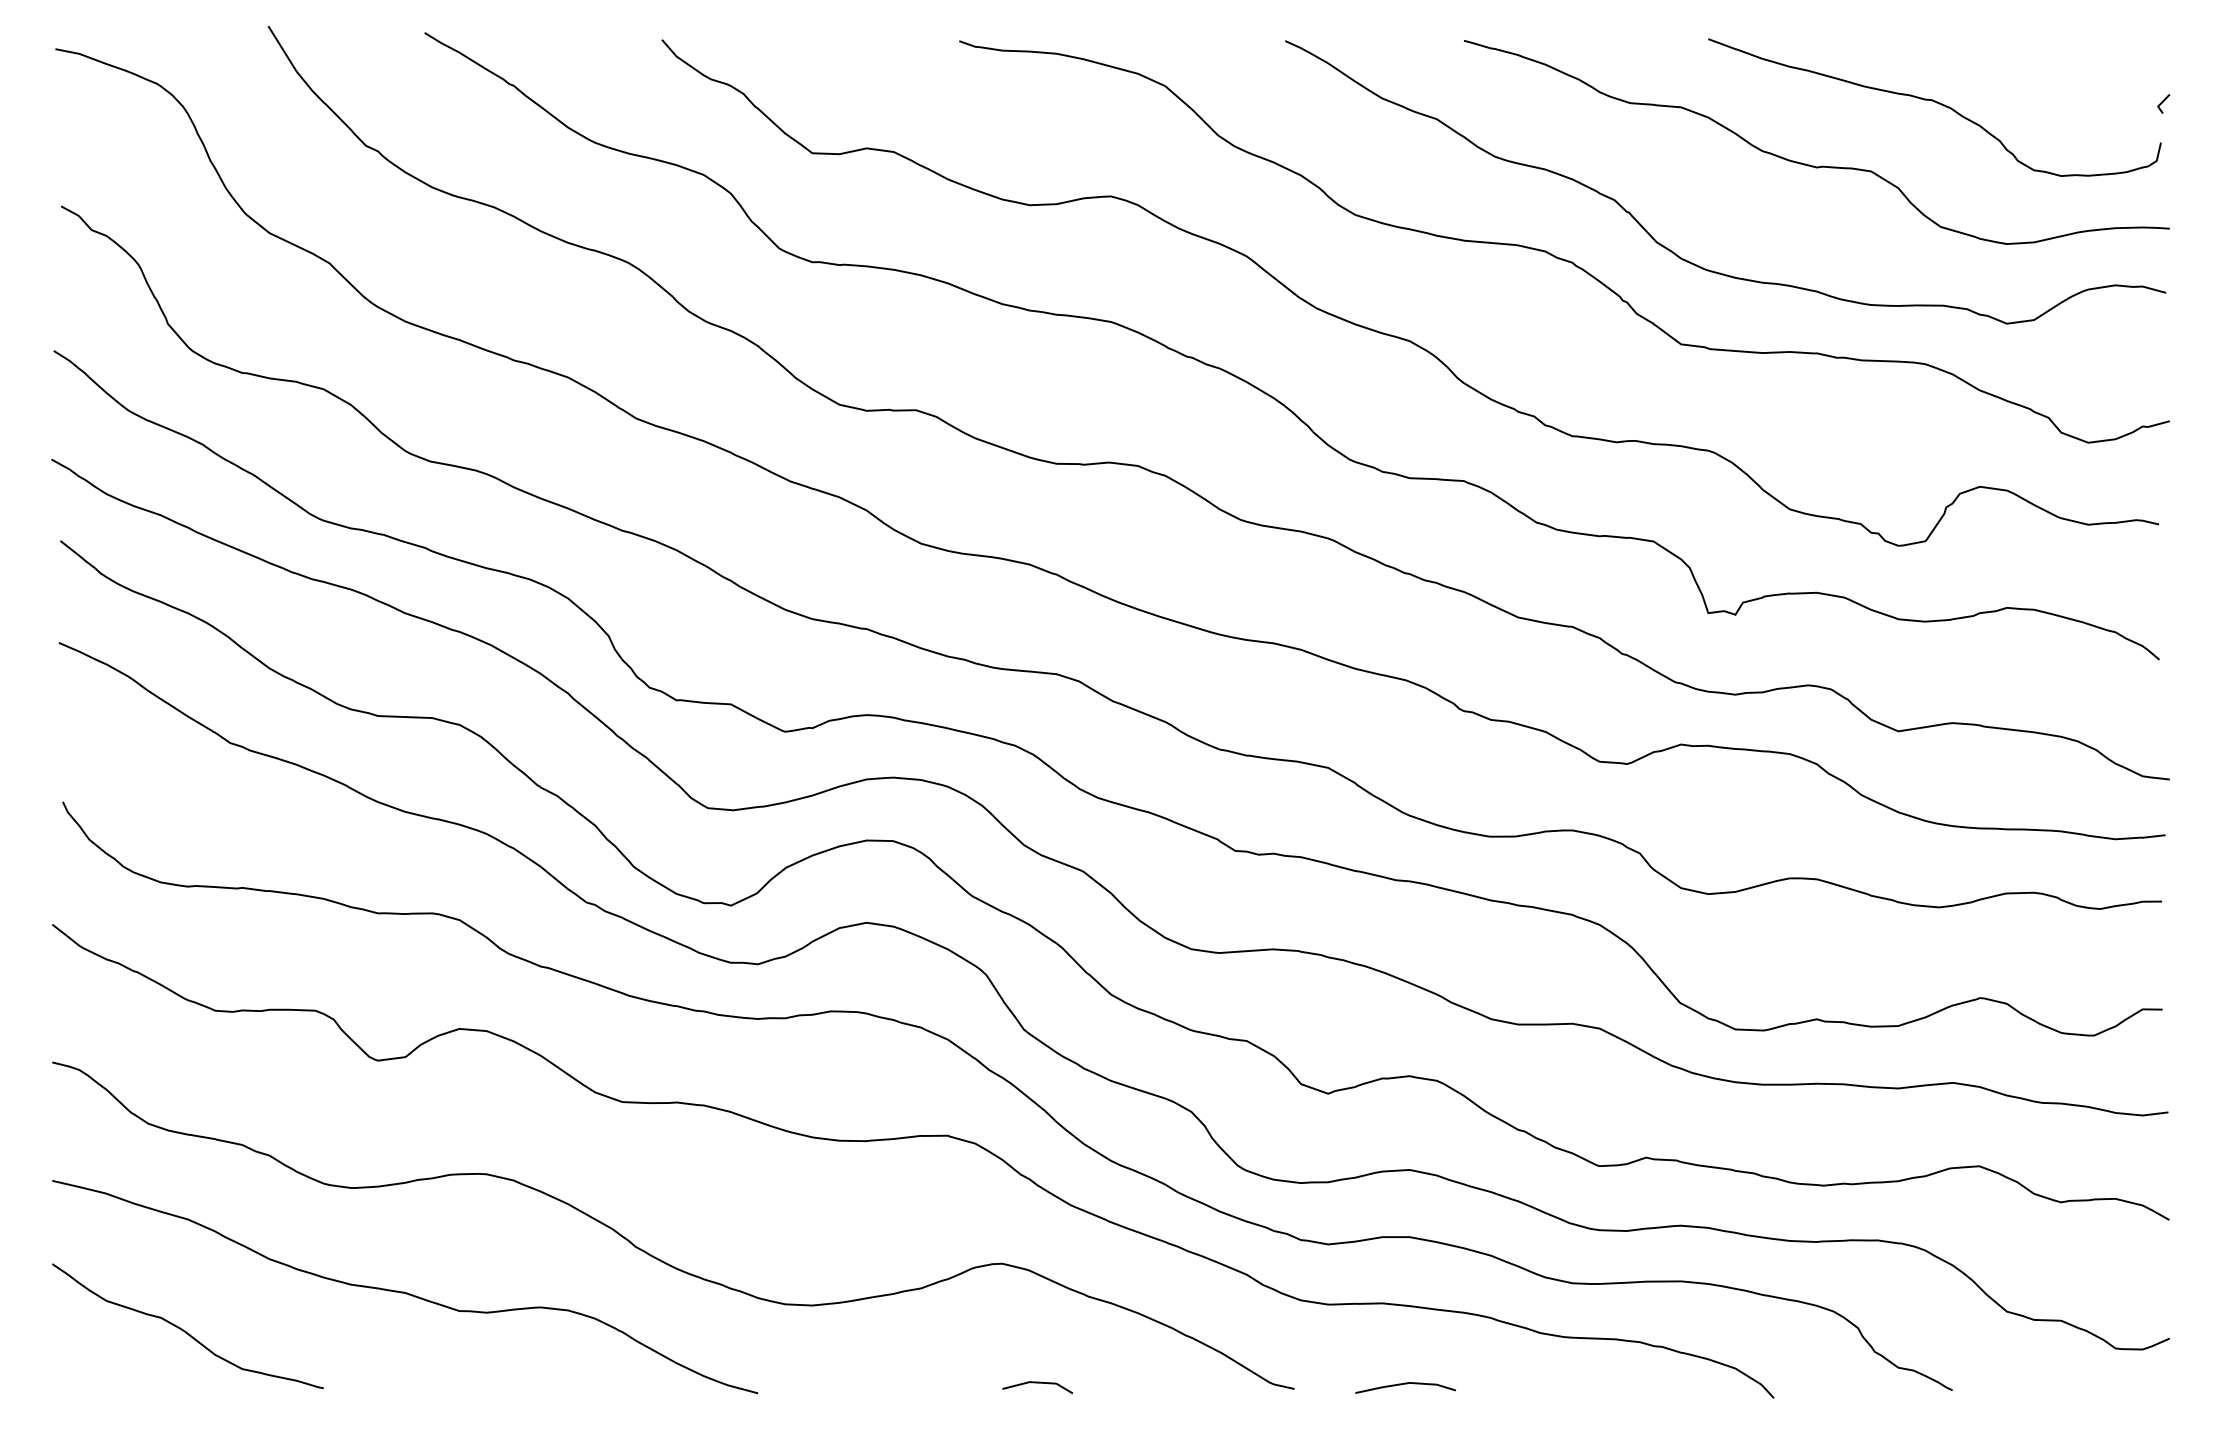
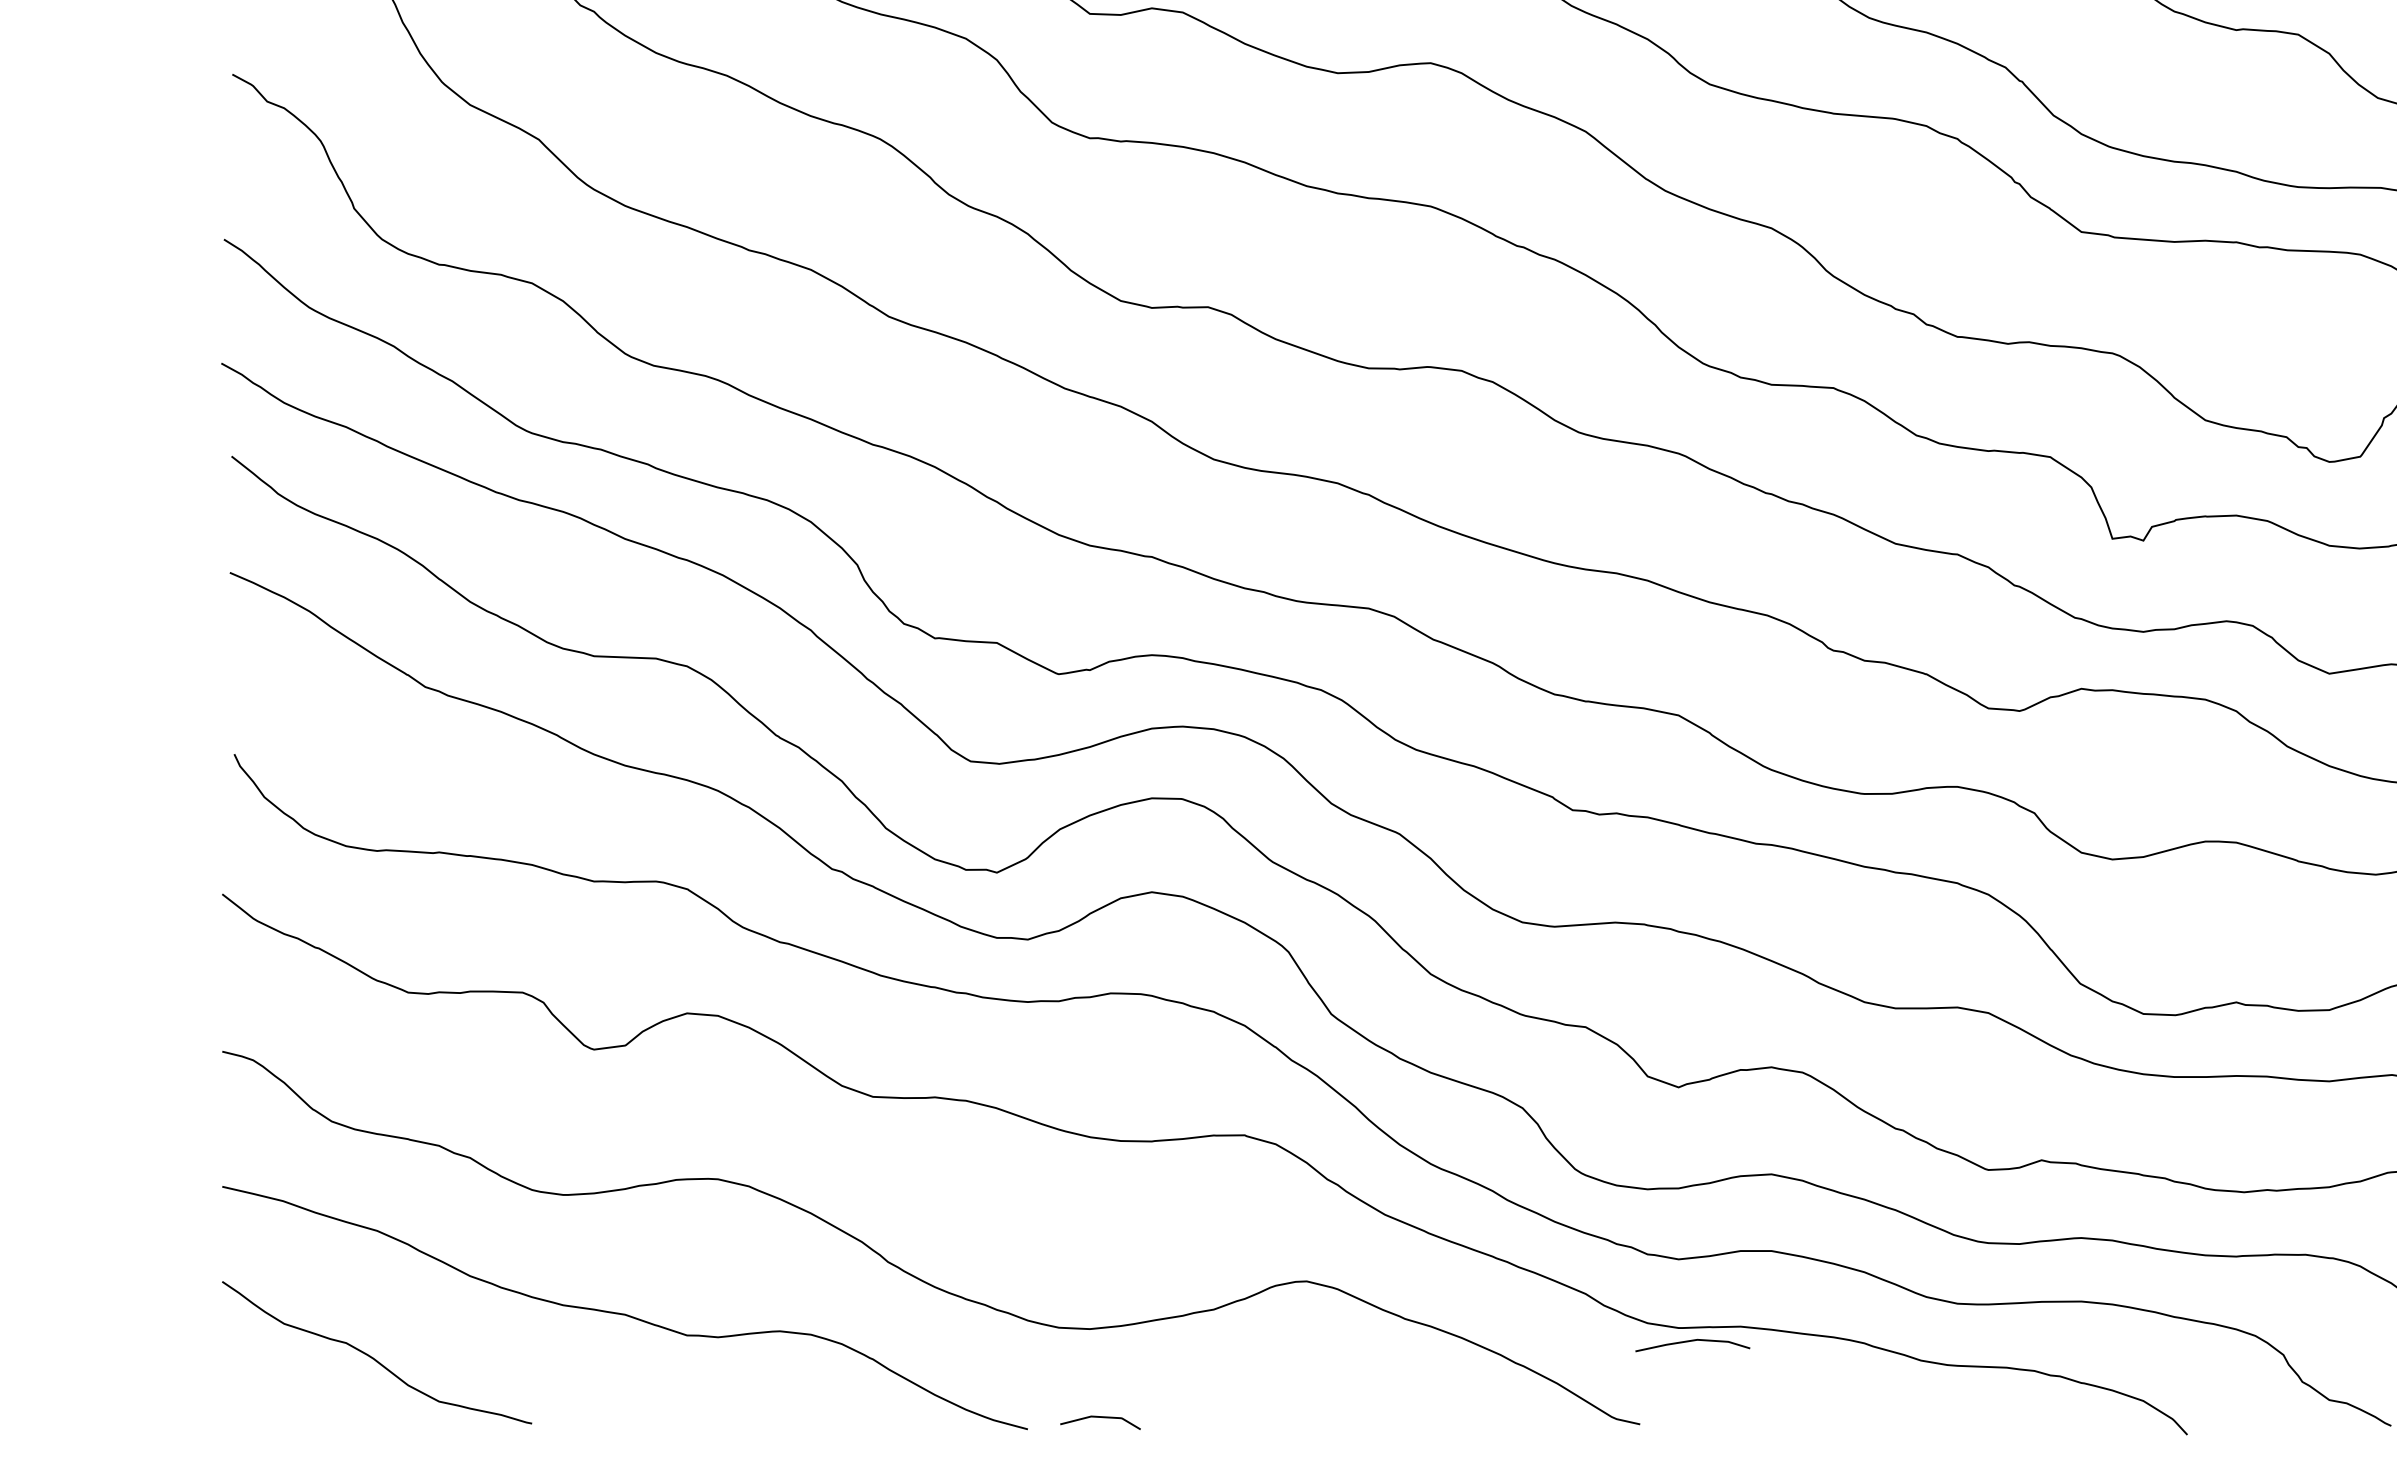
line: (1037, 1383) -> (1100, 1418), moved
line: (1405, 1384) -> (1692, 1341), moved

